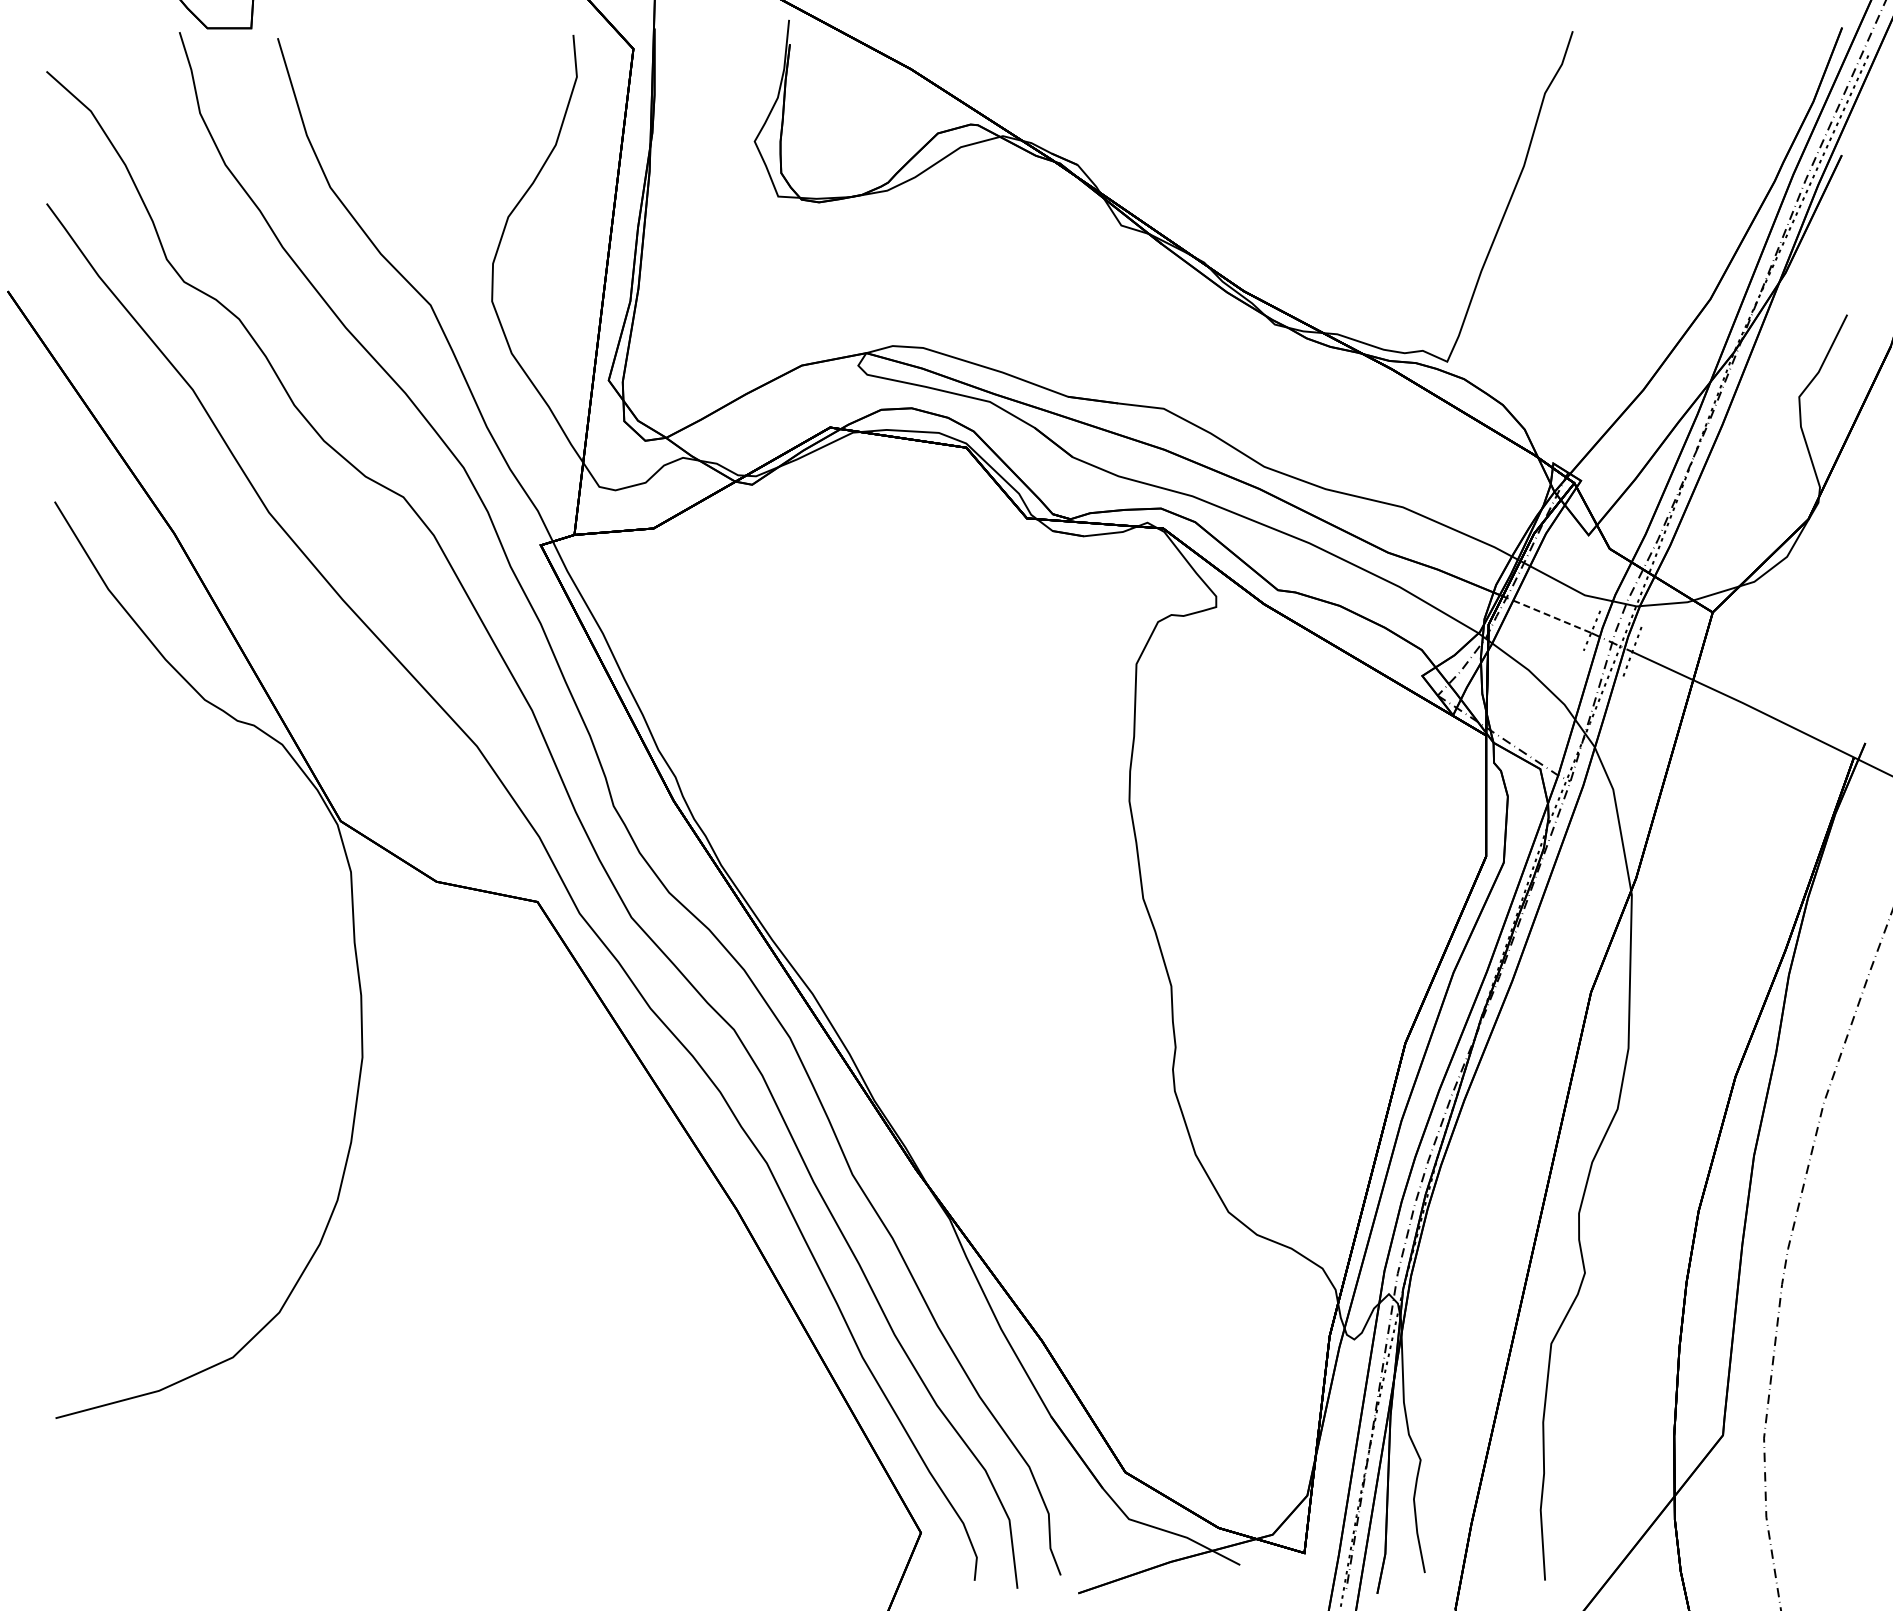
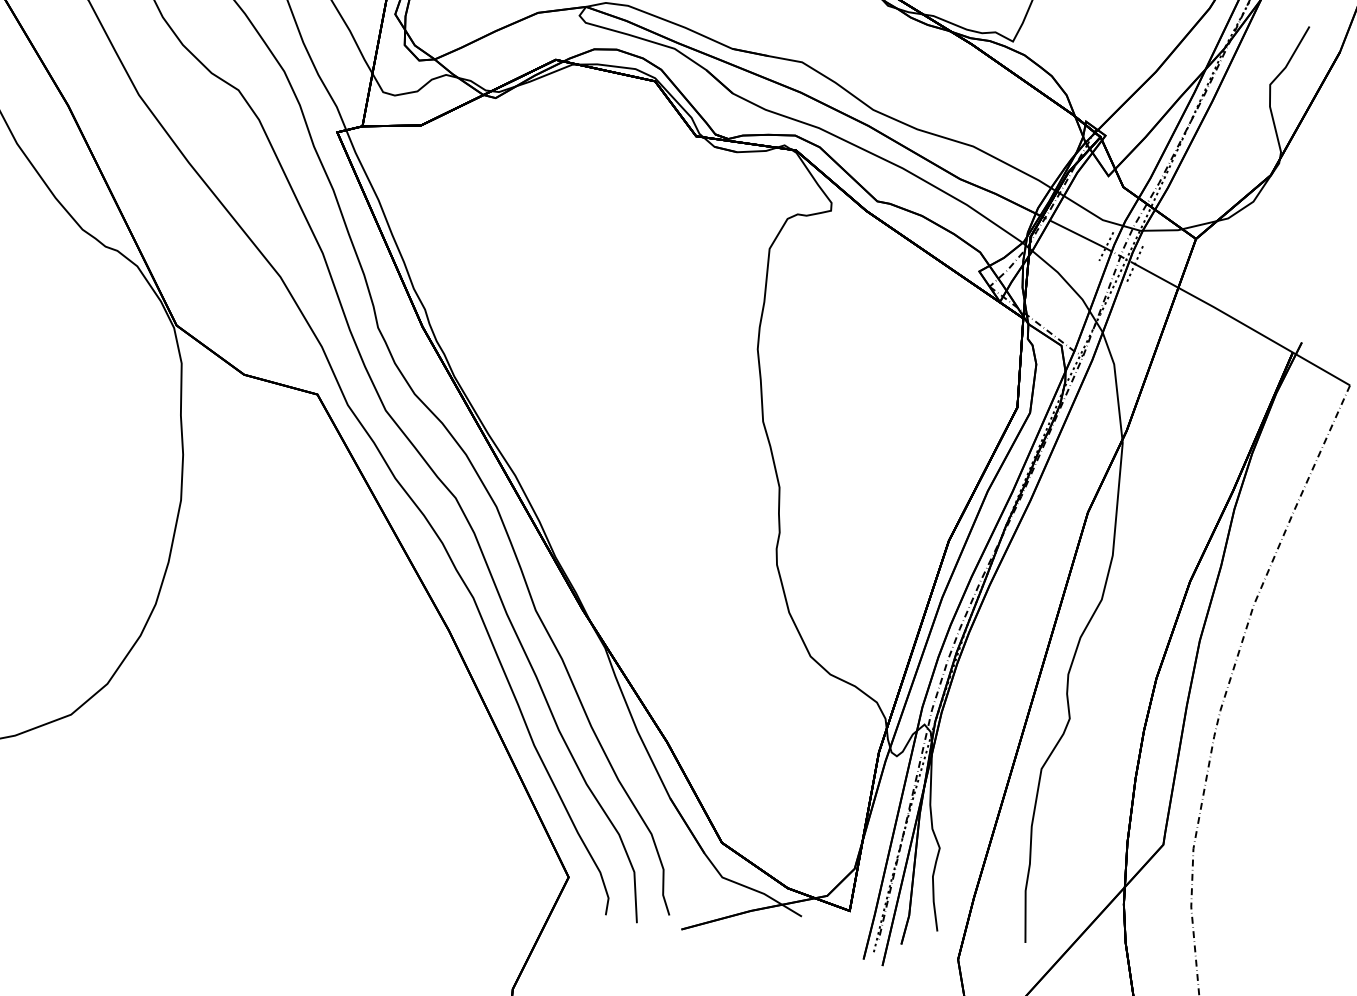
line: (1551, 616) -> (1077, 234), dashed -> solid

